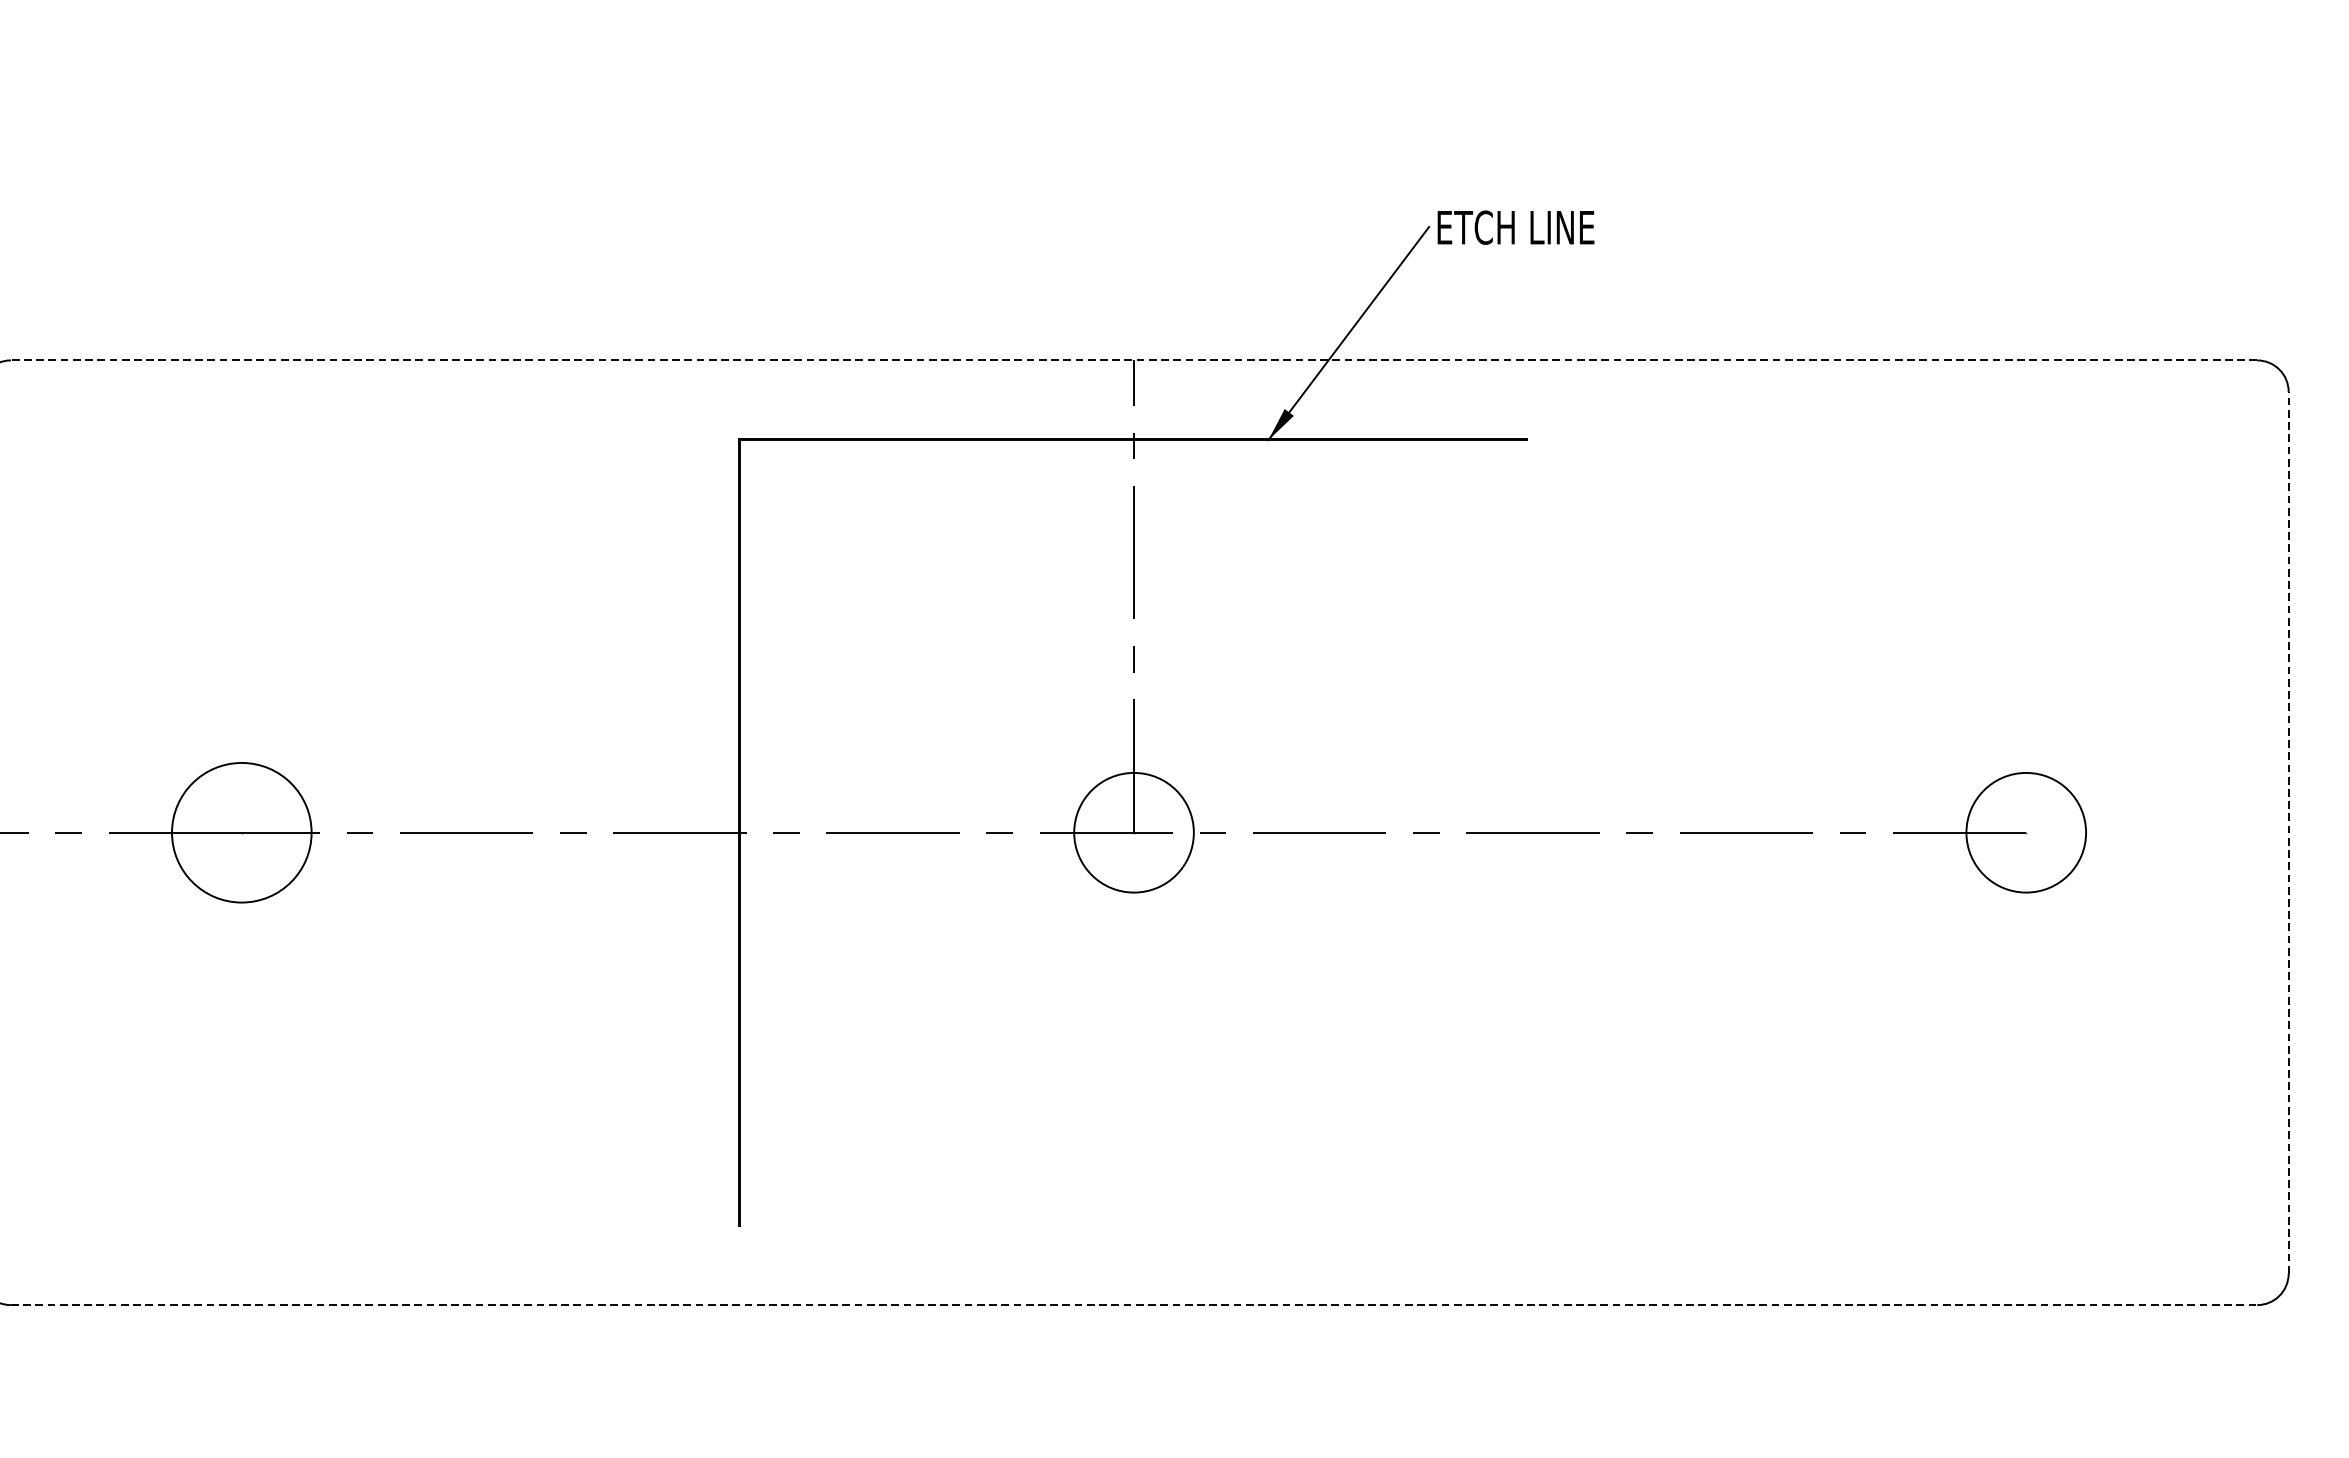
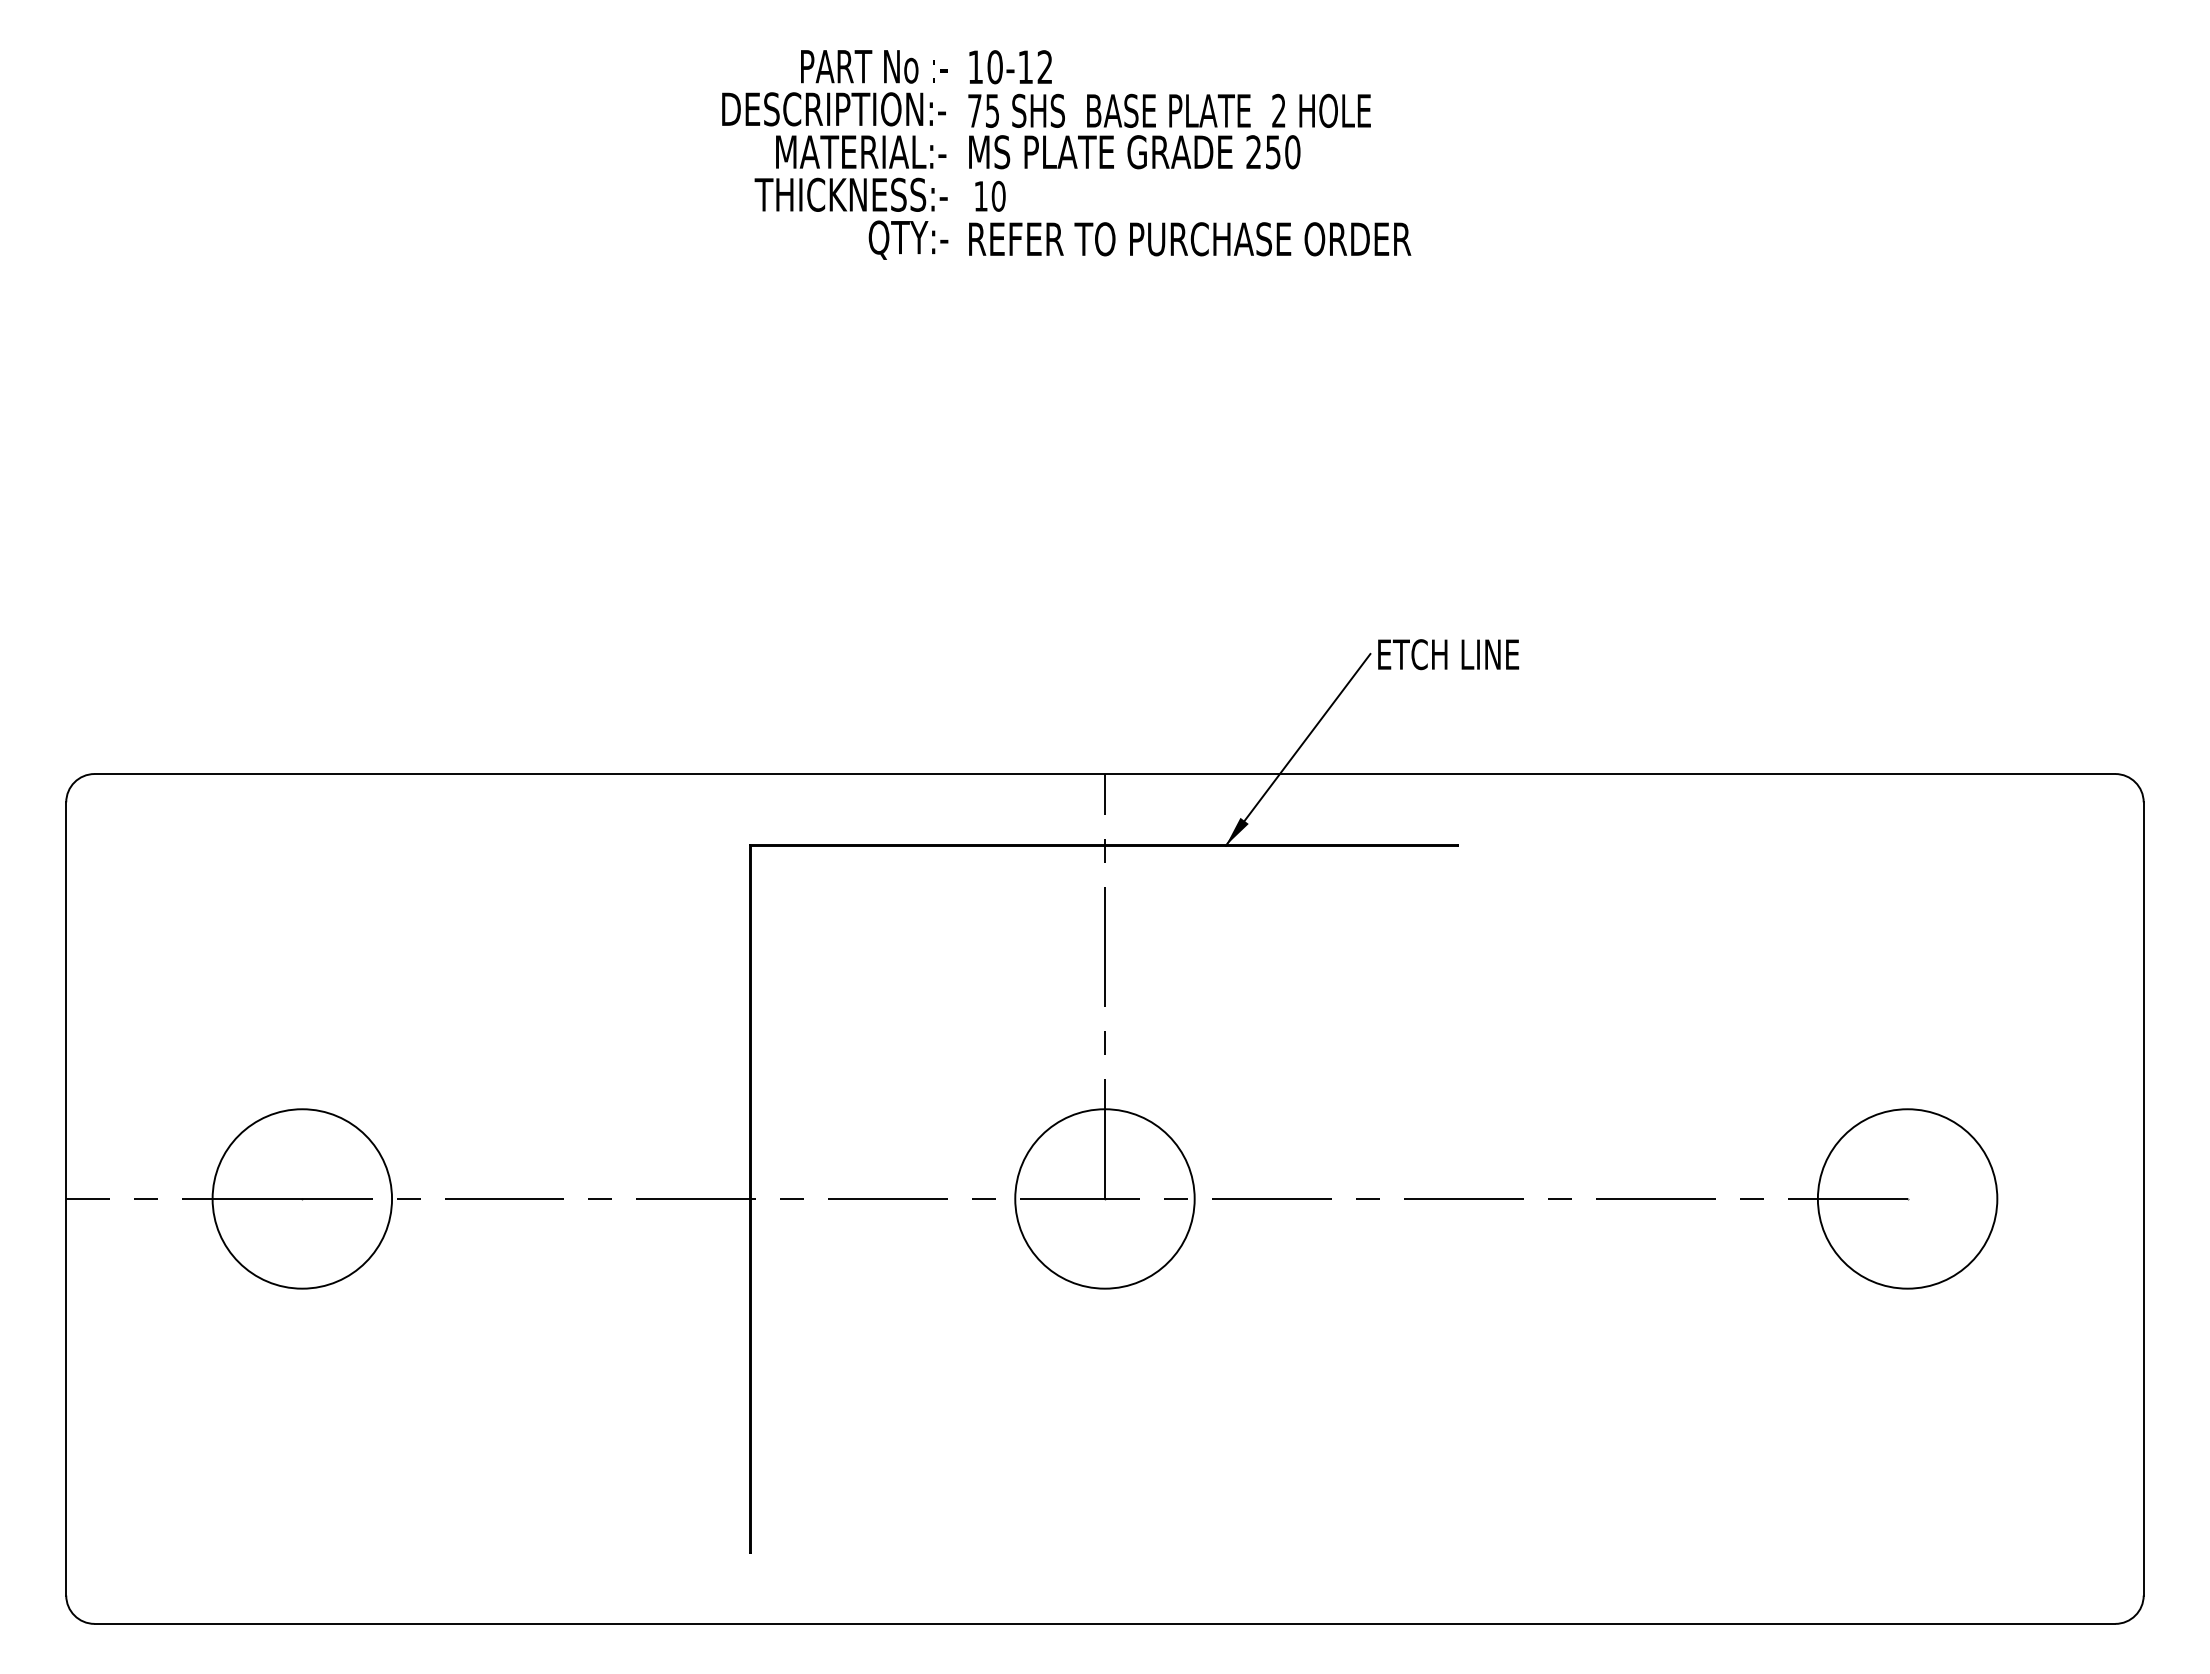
line: (1133, 360) -> (1104, 774), dashed -> solid
circle: (242, 832) -> (302, 1198), size x1.43
circle: (1133, 832) -> (1104, 1198), size x1.67
circle: (2026, 832) -> (1907, 1198), size x1.67
line: (2288, 832) -> (2143, 1198), dashed -> solid
line: (1134, 1304) -> (1105, 1623), dashed -> solid

